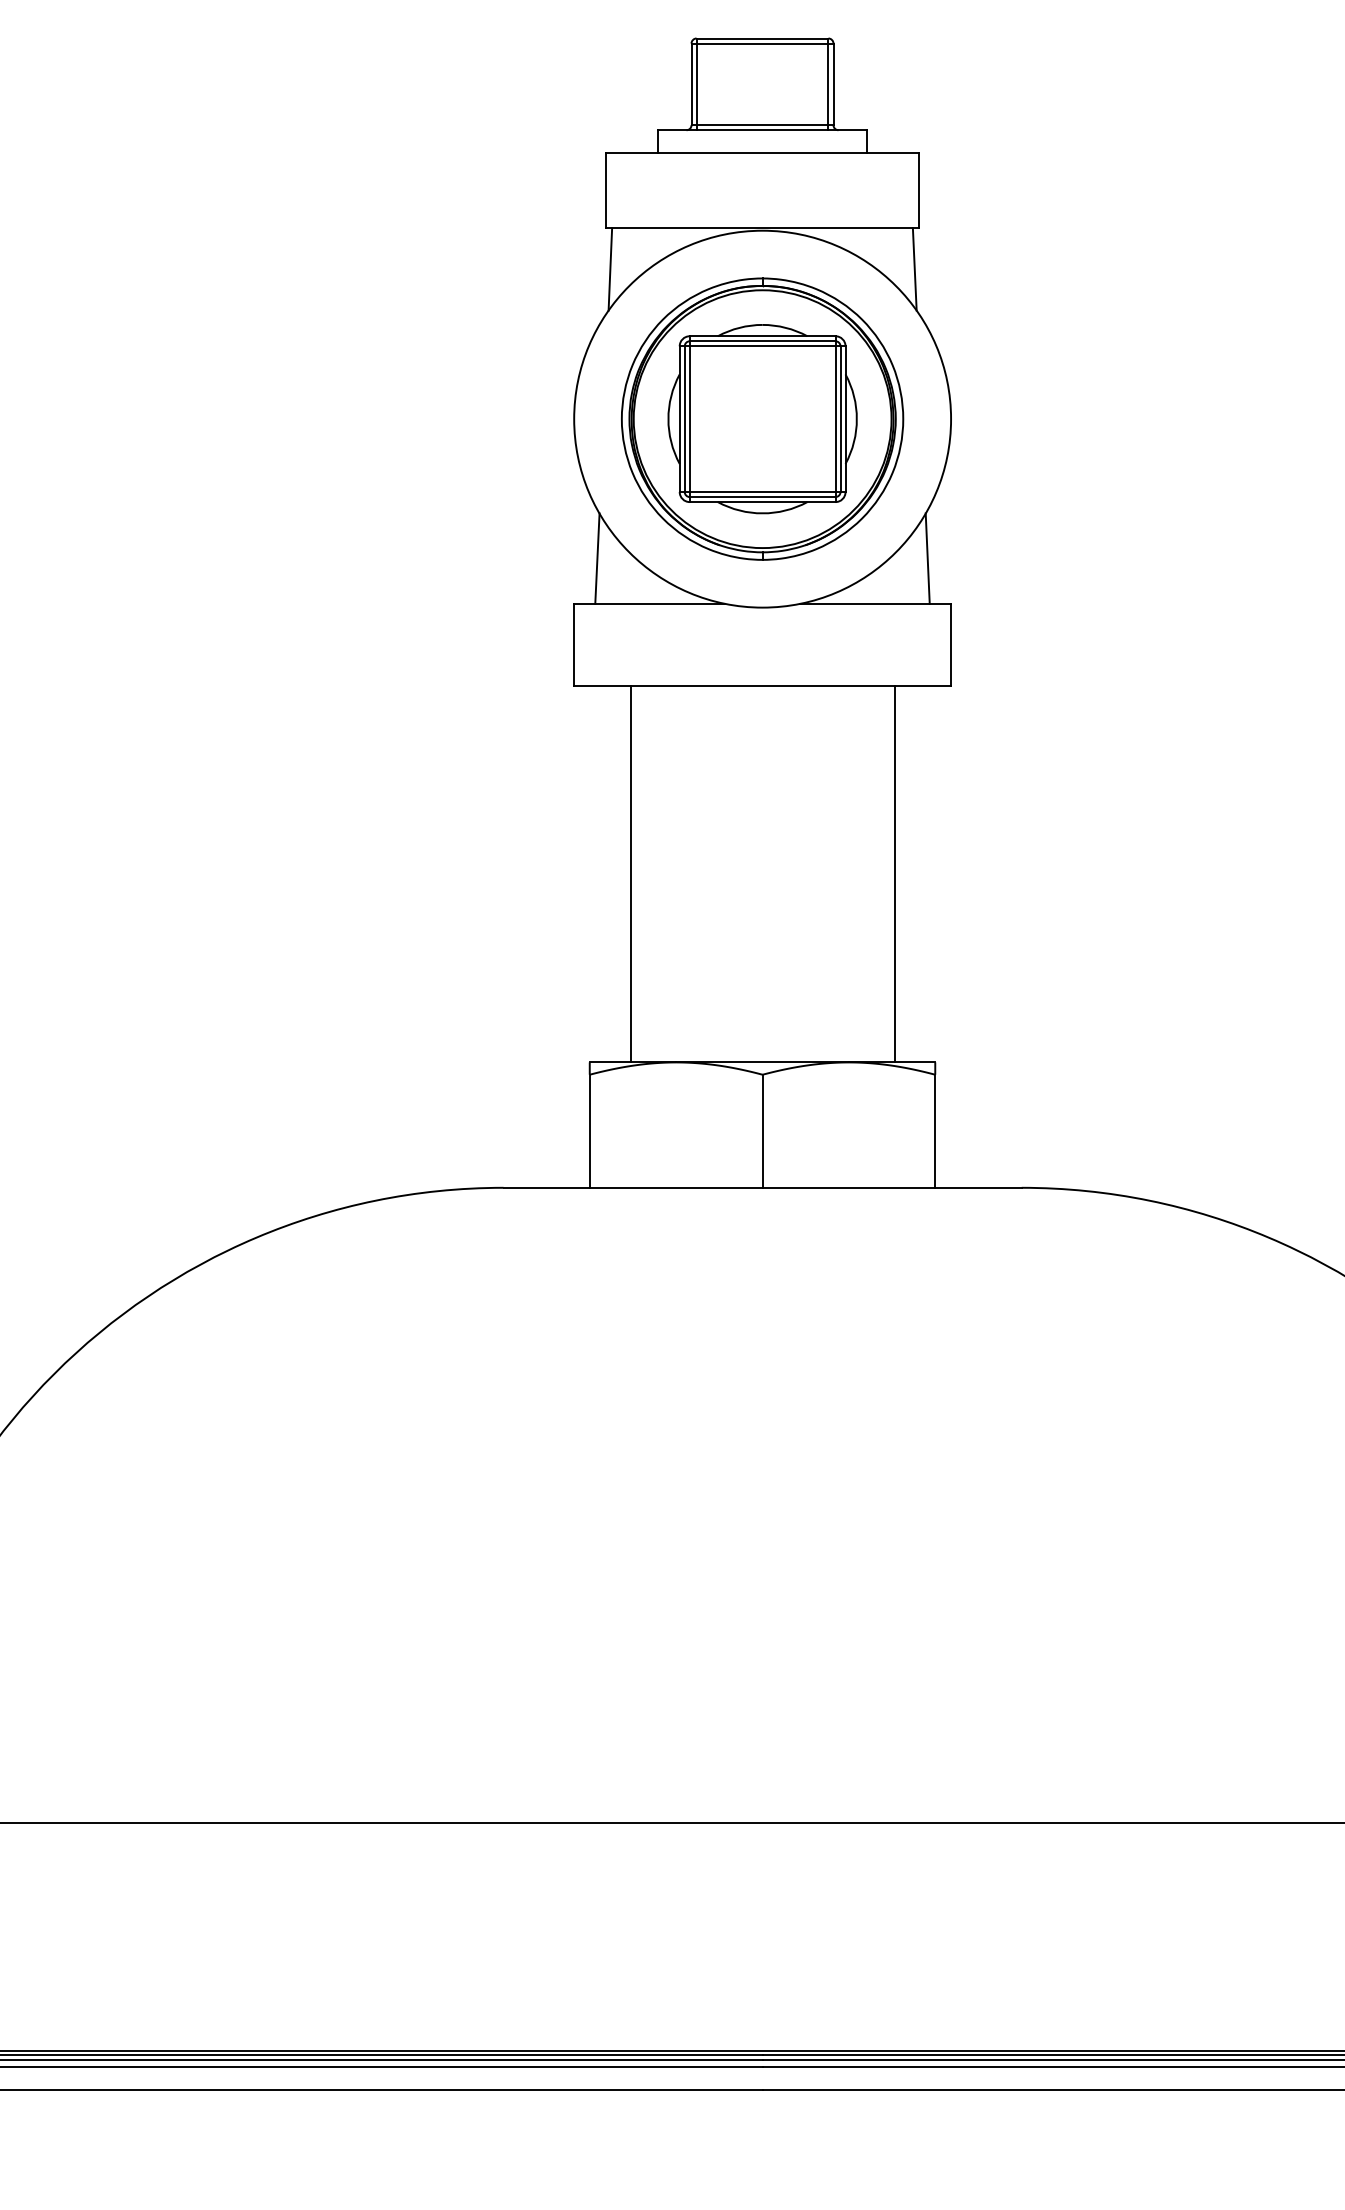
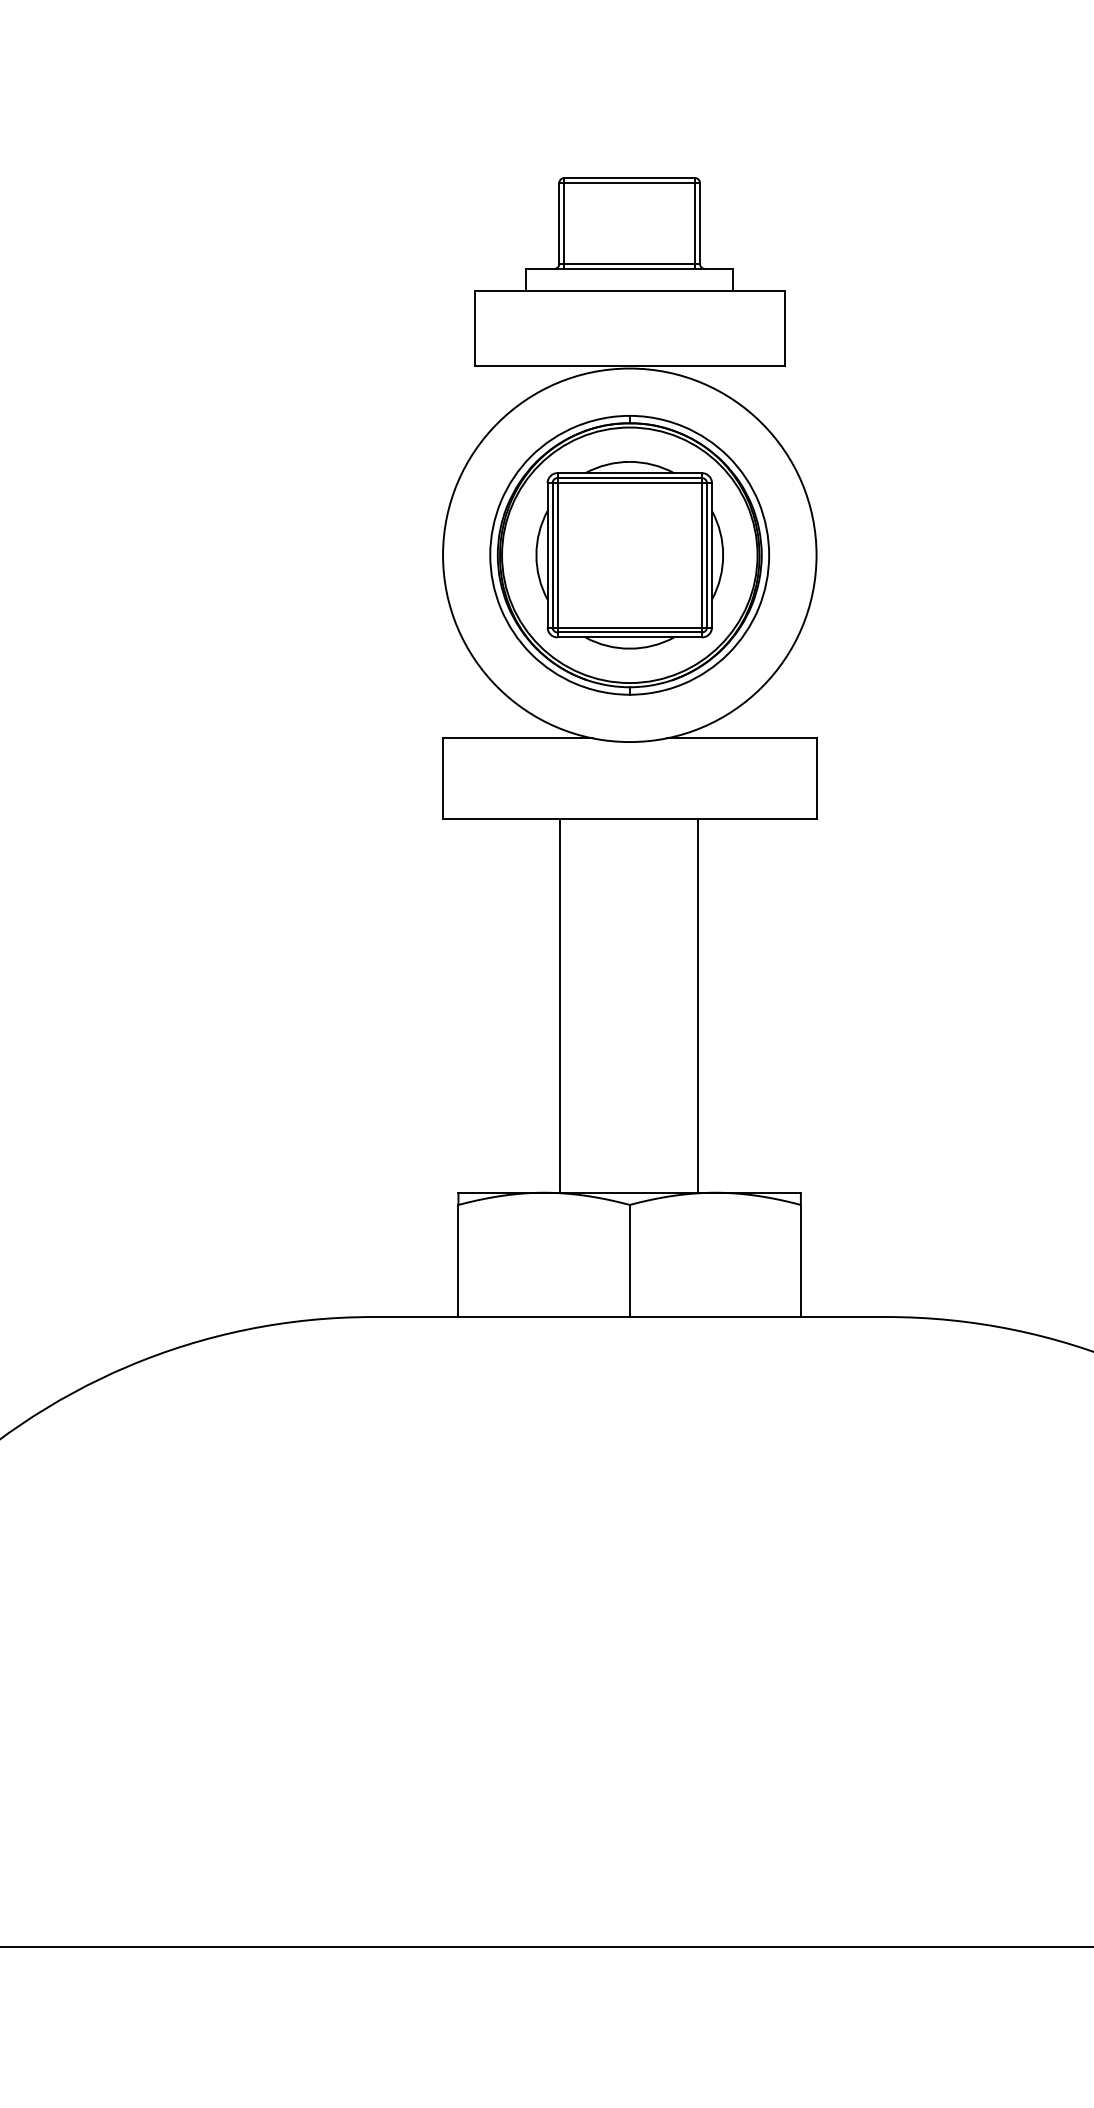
line: (610, 269) -> (479, 406), removed
line: (914, 269) -> (780, 406), removed
line: (597, 558) -> (466, 693), removed
line: (927, 558) -> (793, 693), removed
line: (630, 873) -> (559, 1005), moved
line: (894, 873) -> (698, 1005), moved

